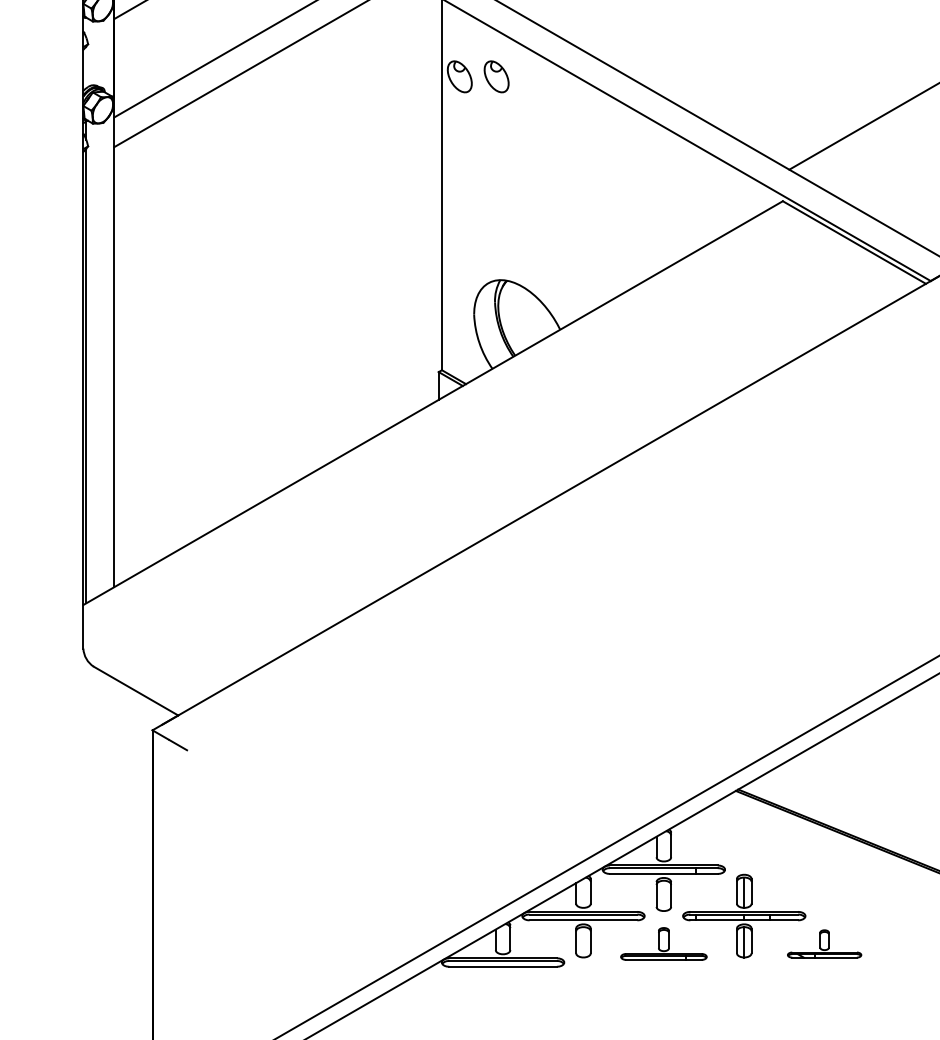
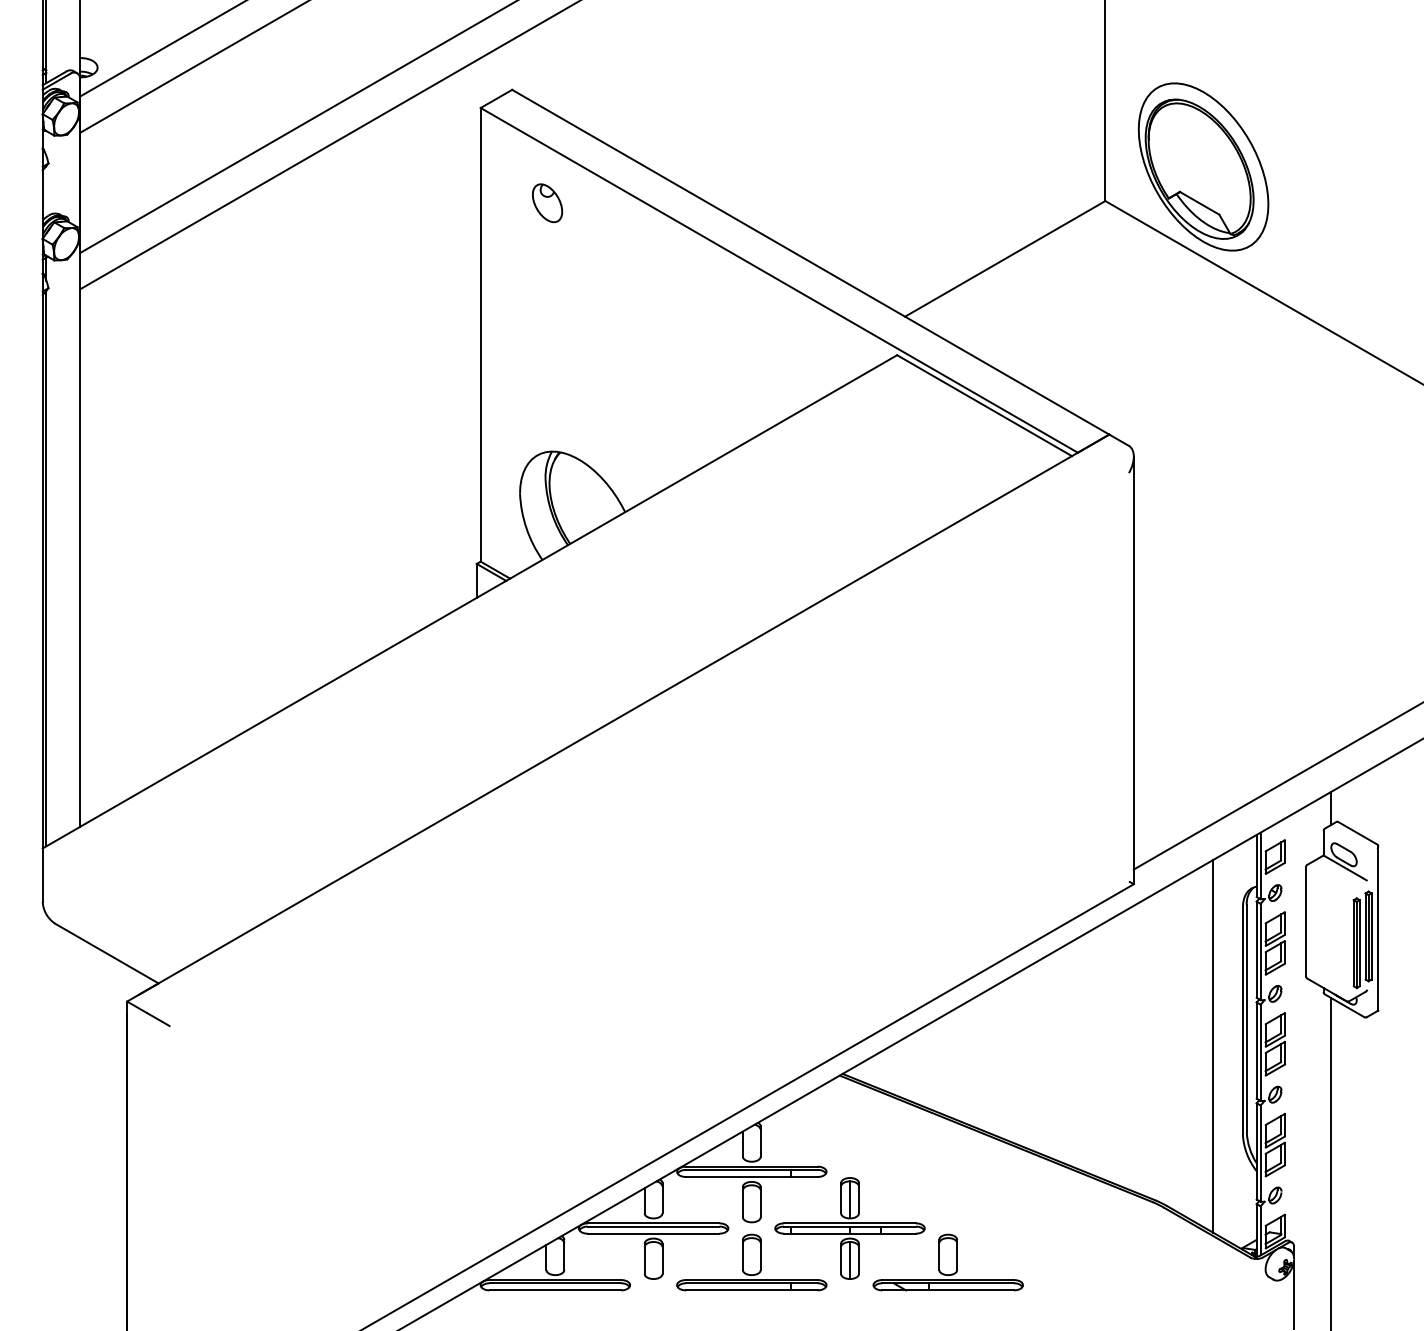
part: (459, 77) -> (502, 203), removed
part: (663, 943) -> (751, 1262), size x1.43
part: (824, 943) -> (947, 1262), size x1.67

